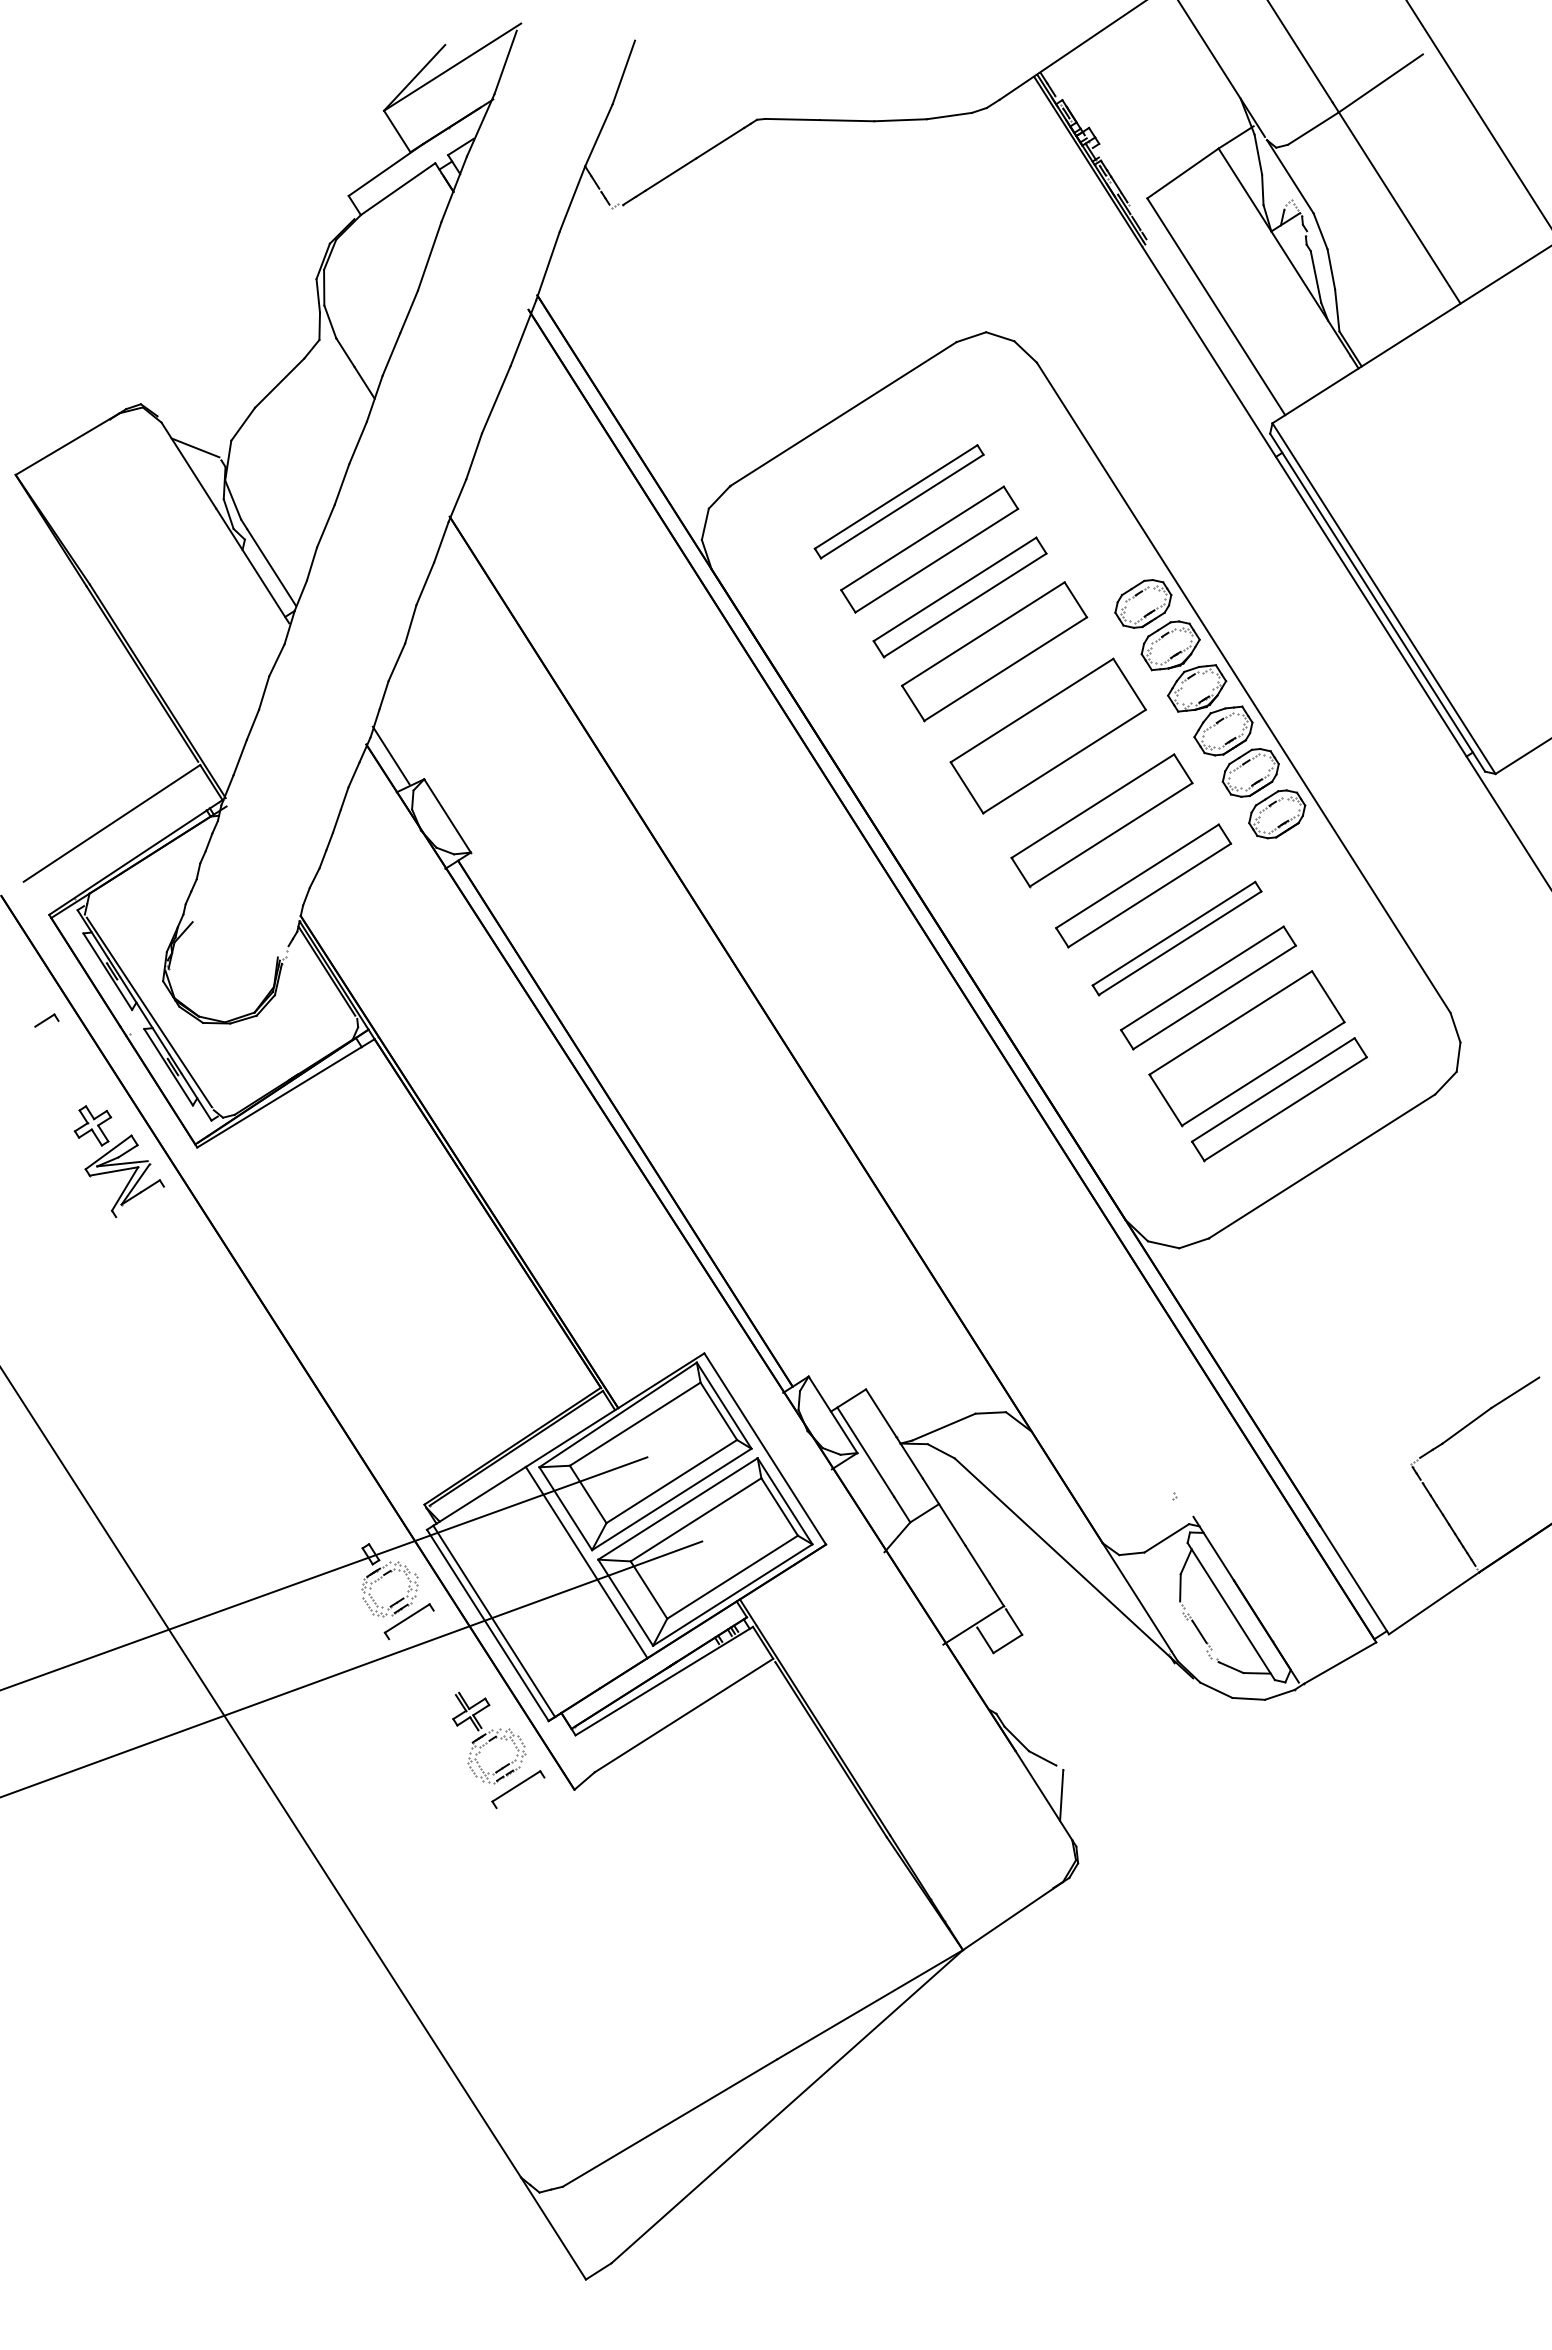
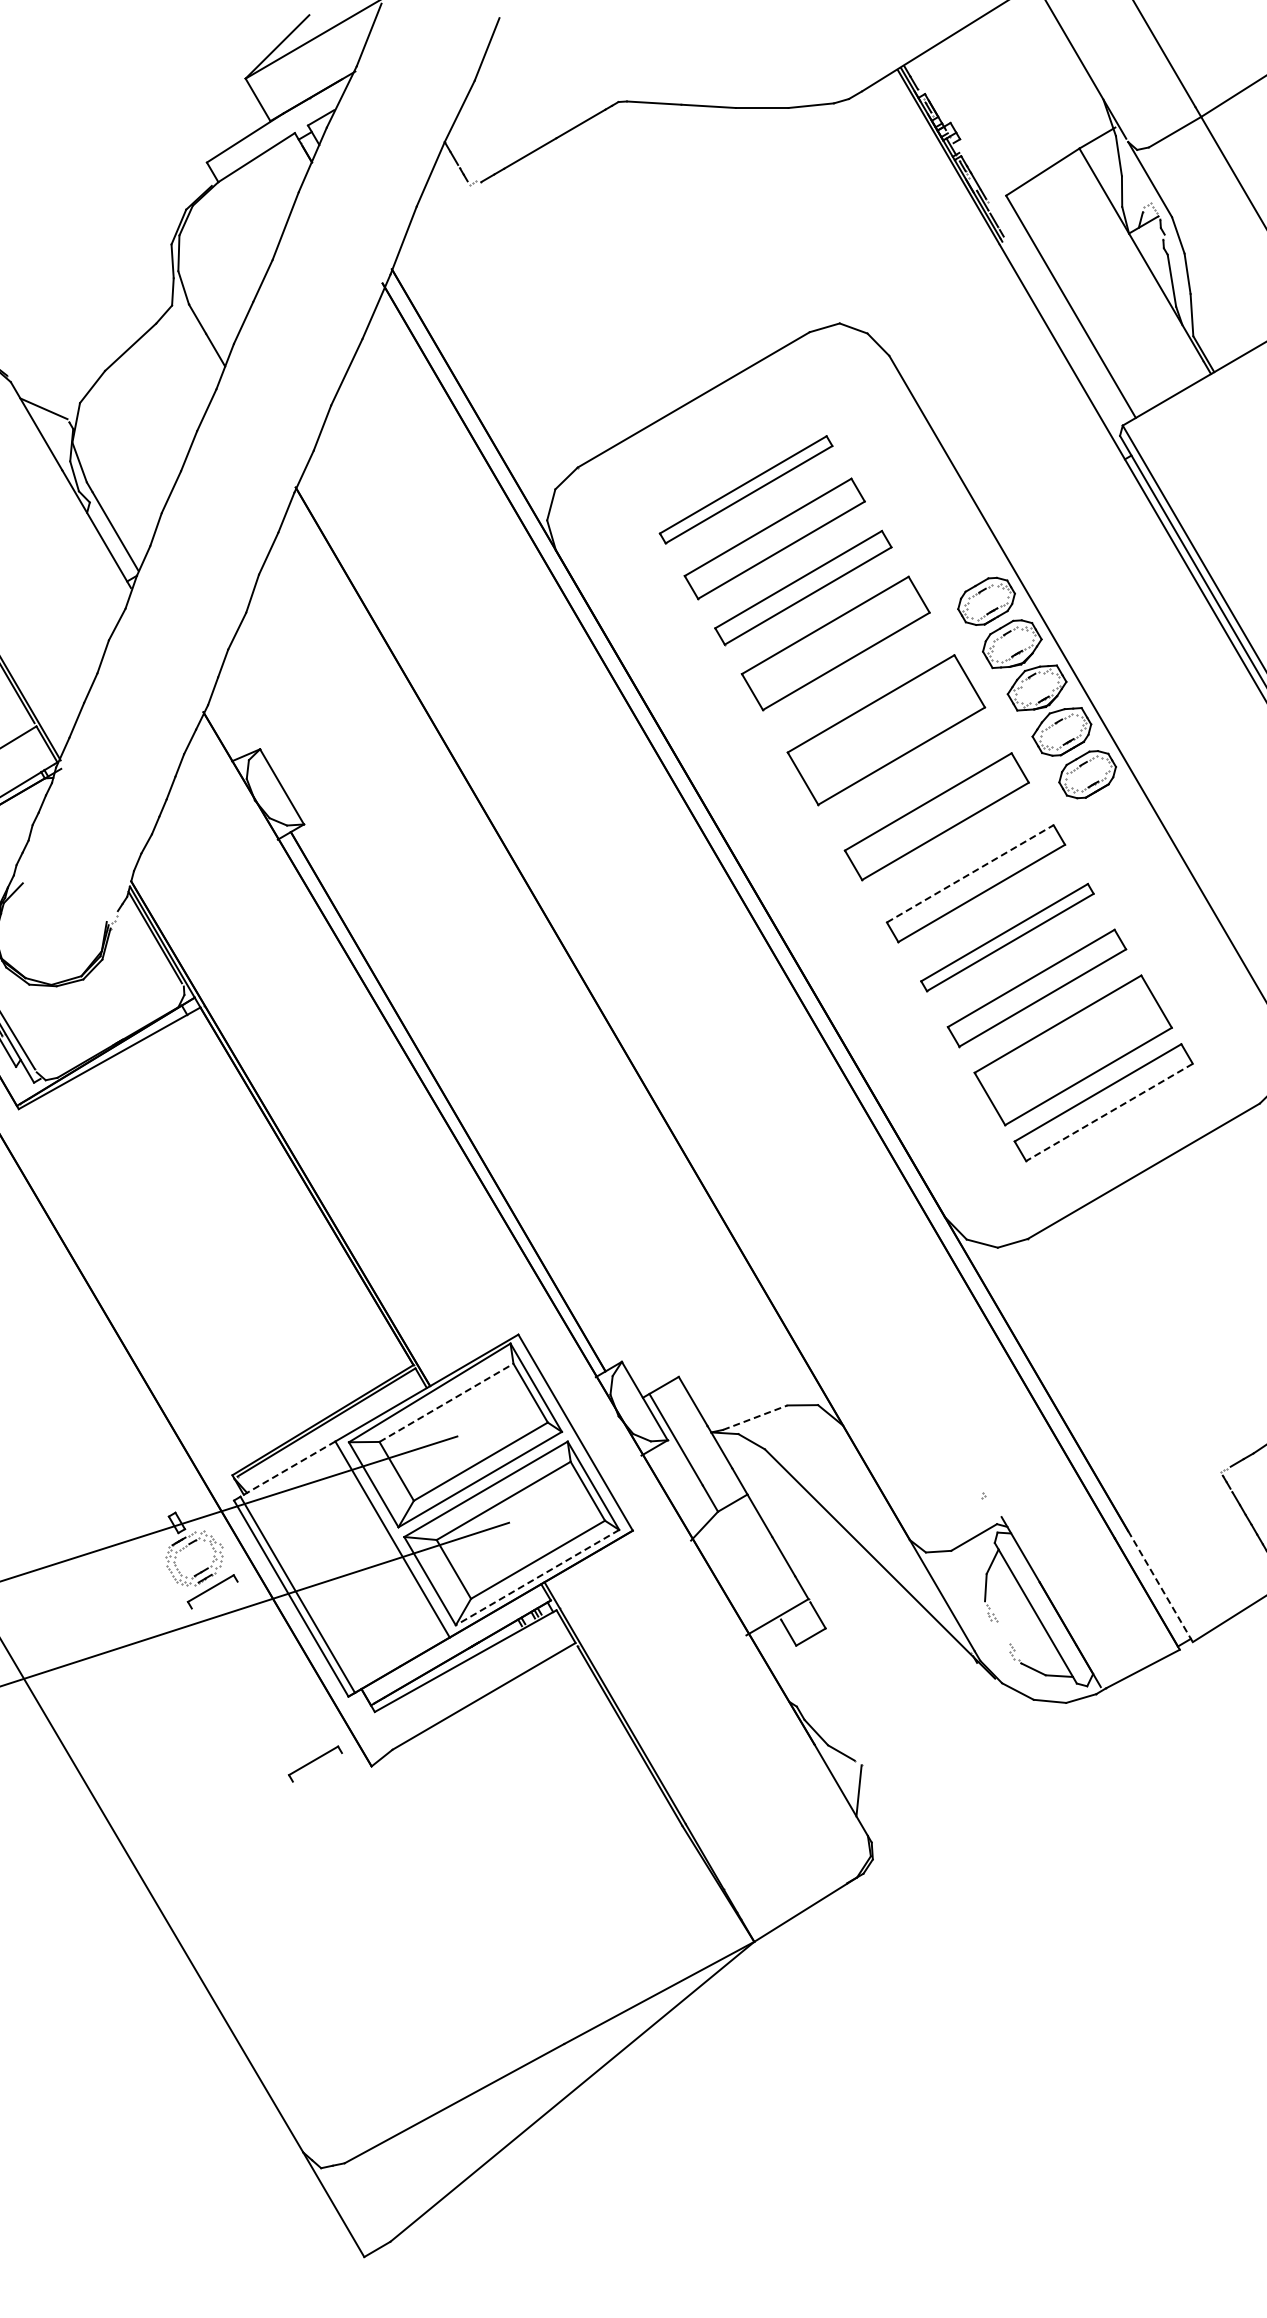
line: (390, 755) -> (227, 724), removed
part: (1277, 814) -> (1112, 817), removed
line: (1137, 876) -> (970, 874), solid -> dashed
line: (1285, 1109) -> (1109, 1112), solid -> dashed
line: (635, 1423) -> (446, 1402), solid -> dashed
line: (944, 1426) -> (755, 1417), solid -> dashed
line: (479, 1496) -> (287, 1469), solid -> dashed
line: (1354, 1580) -> (1160, 1586), solid -> dashed
line: (732, 1595) -> (537, 1578), solid -> dashed
line: (1199, 1631) -> (1003, 1632), removed
part: (489, 1737) -> (288, 1710), removed

